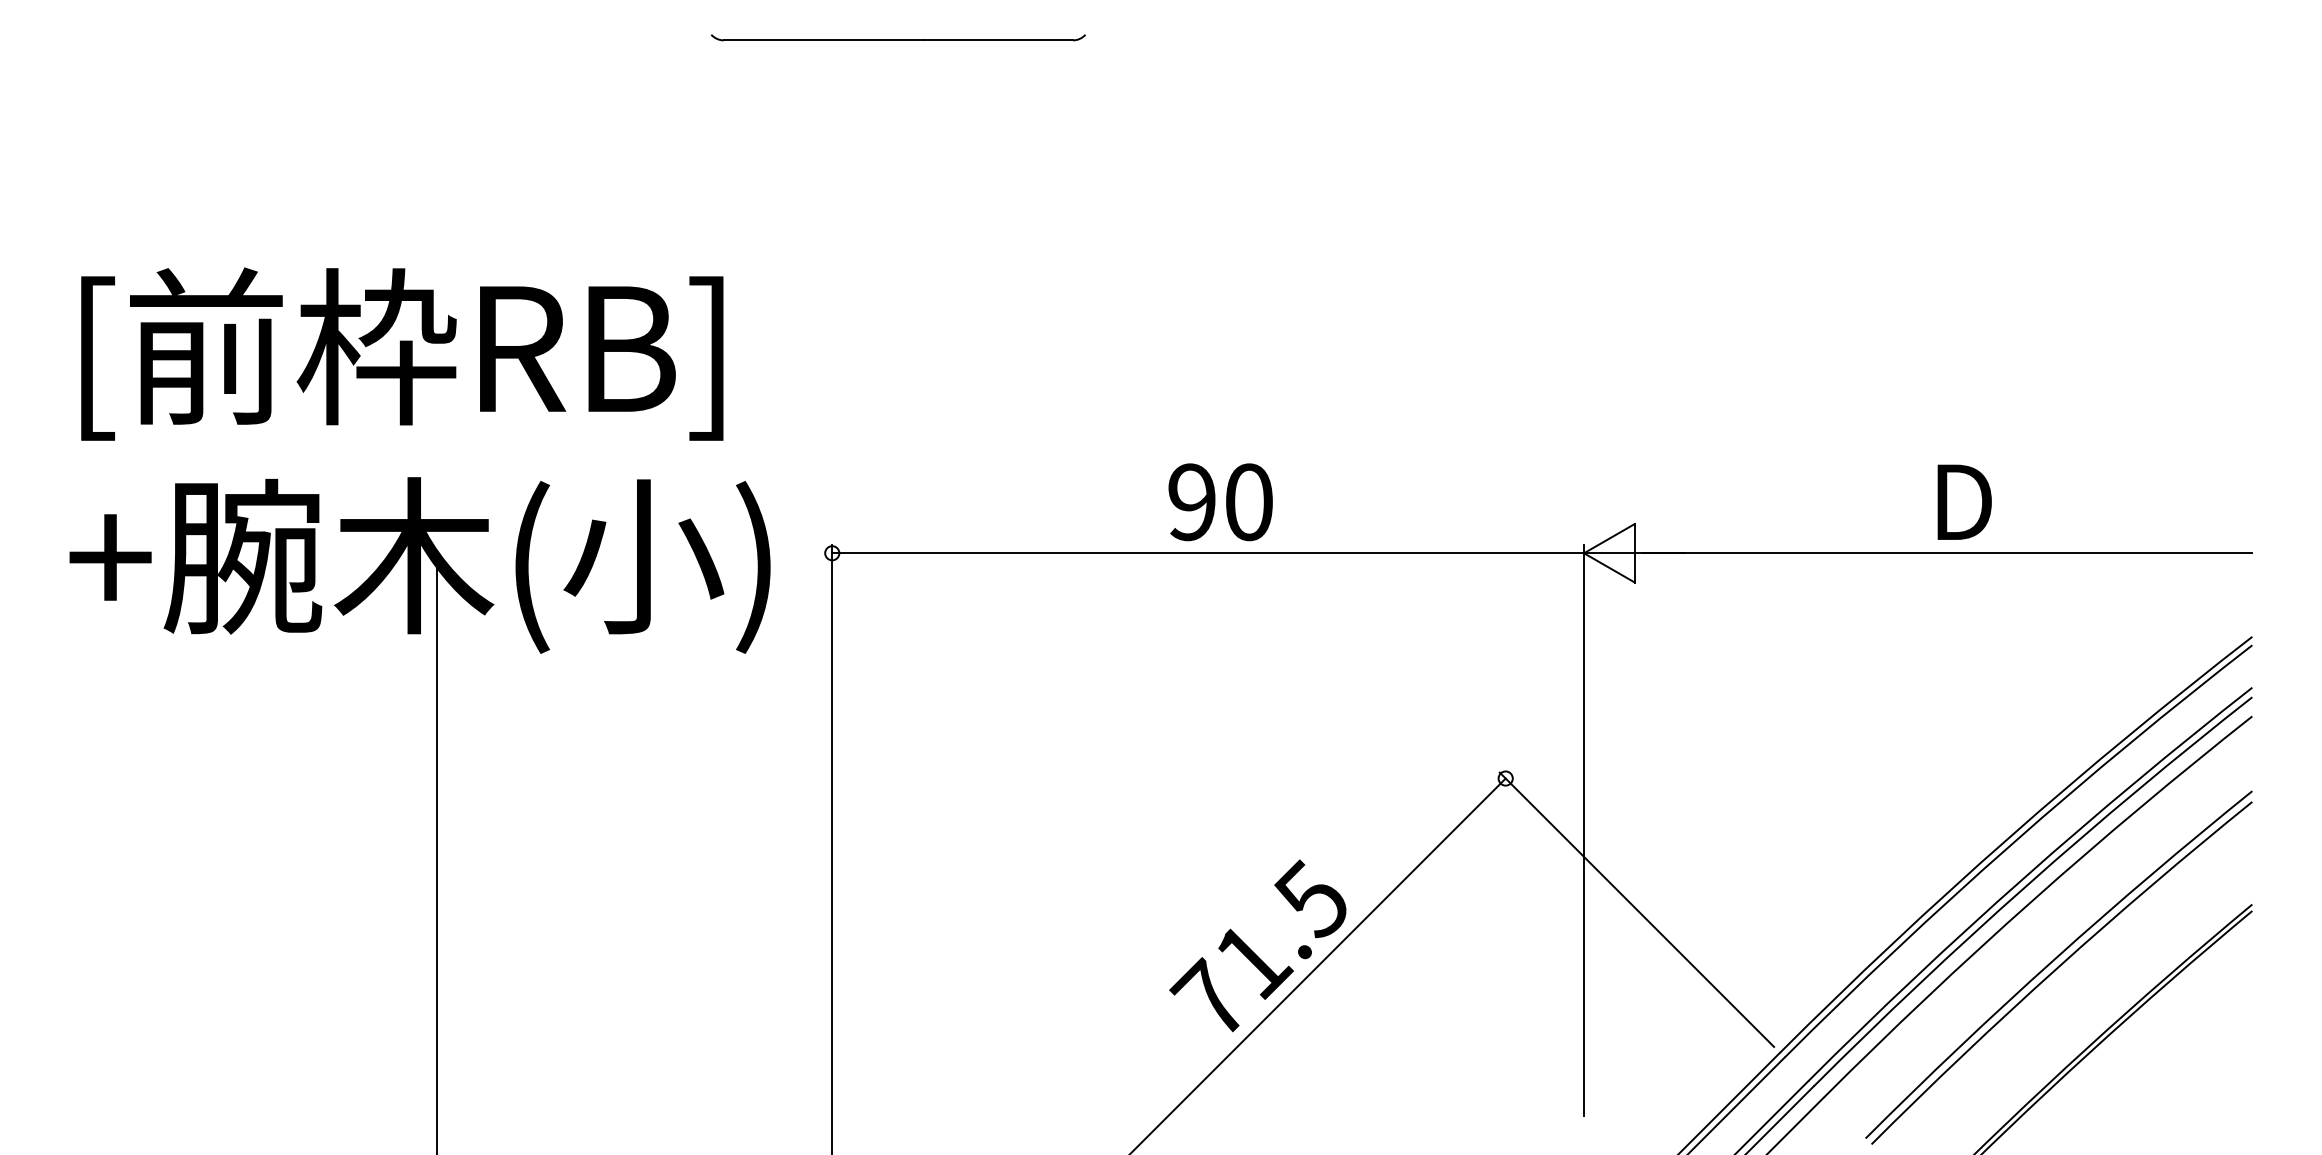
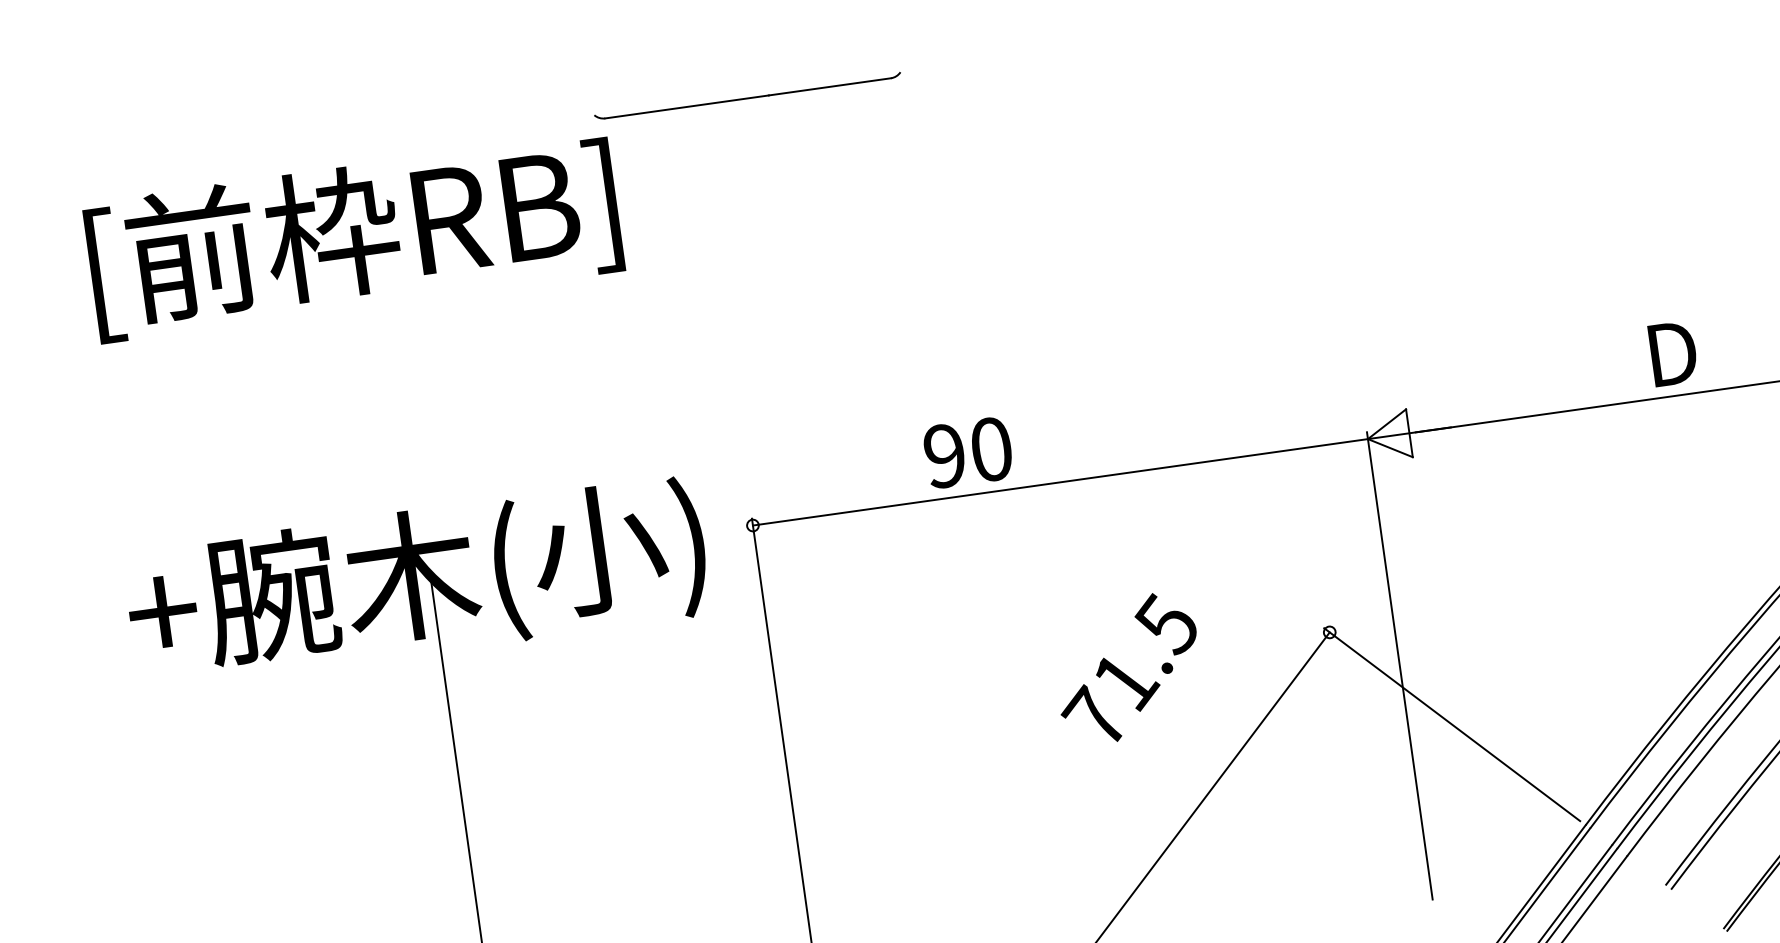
text: (402, 353) -> (353, 236), moved
text: (1220, 502) -> (968, 452), moved
text: (1257, 945) -> (1127, 668), moved

